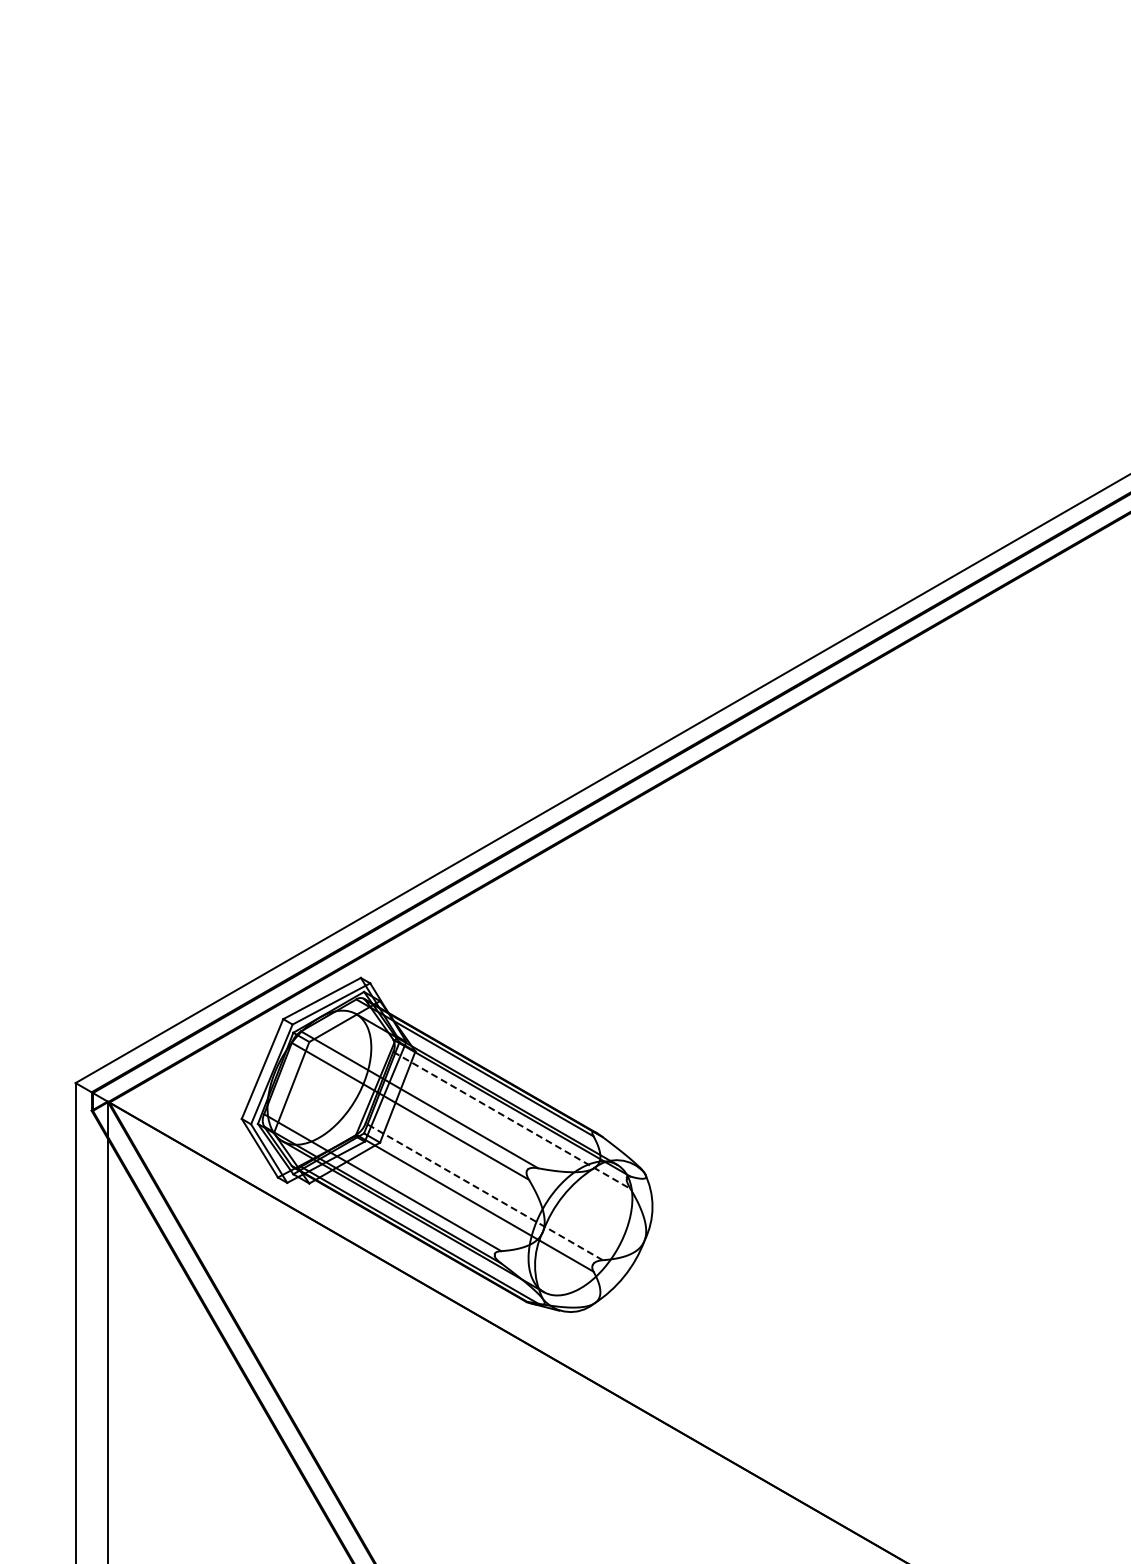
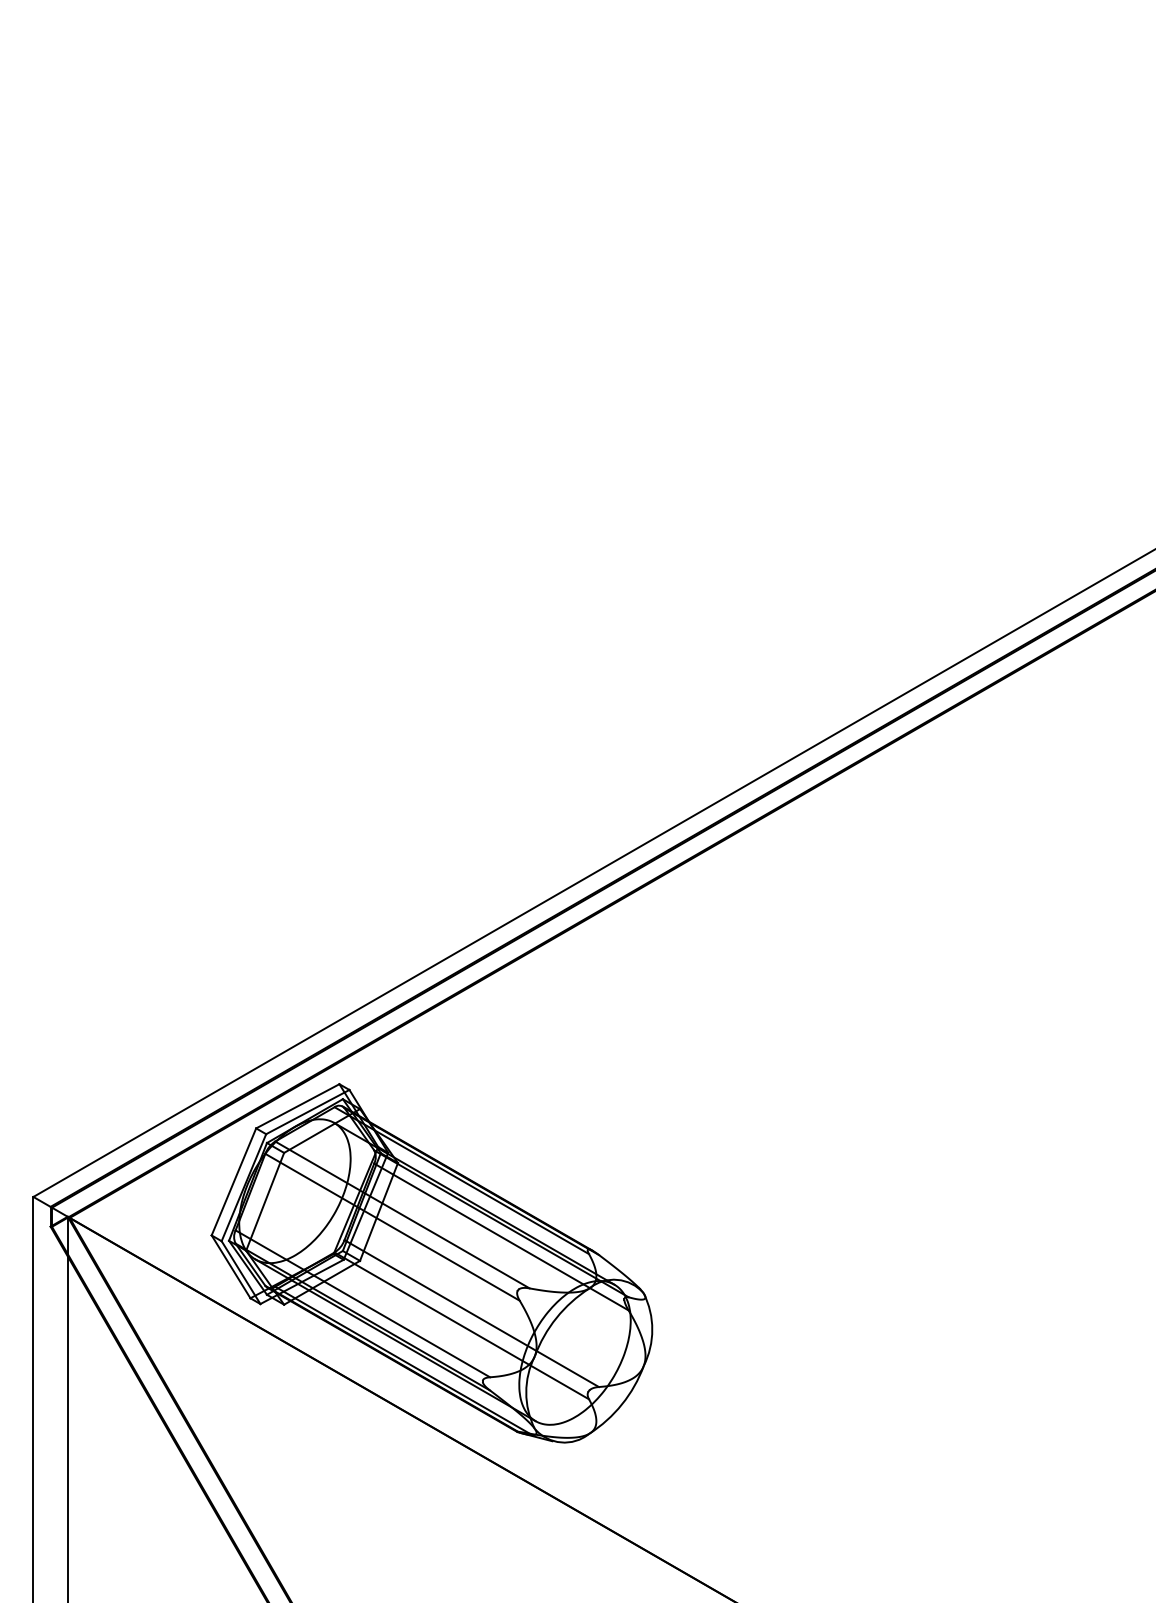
line: (511, 1120) -> (501, 1237), dashed -> solid
line: (484, 1191) -> (472, 1313), dashed -> solid

